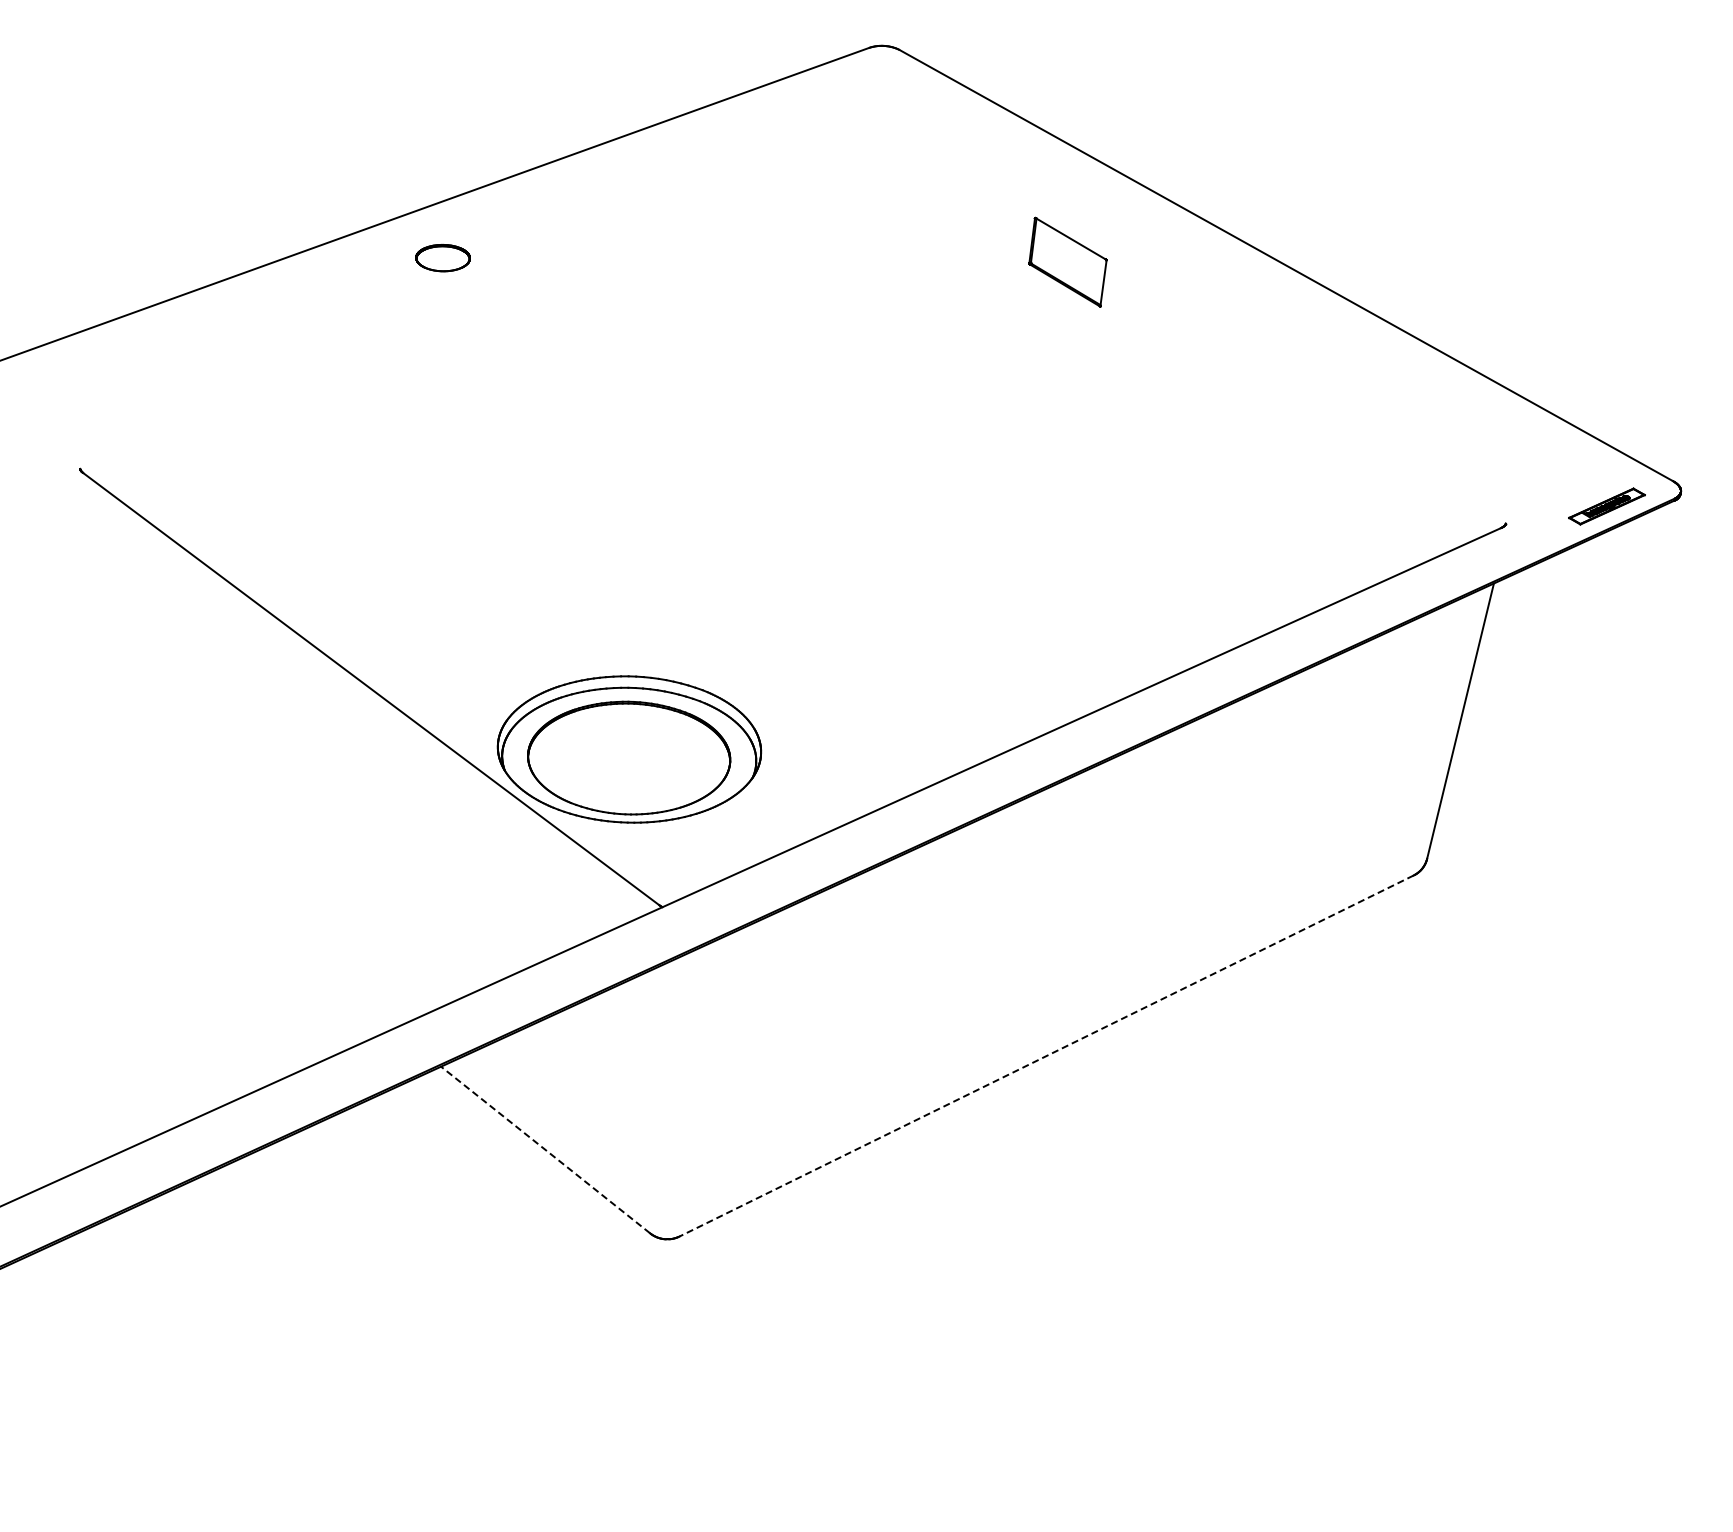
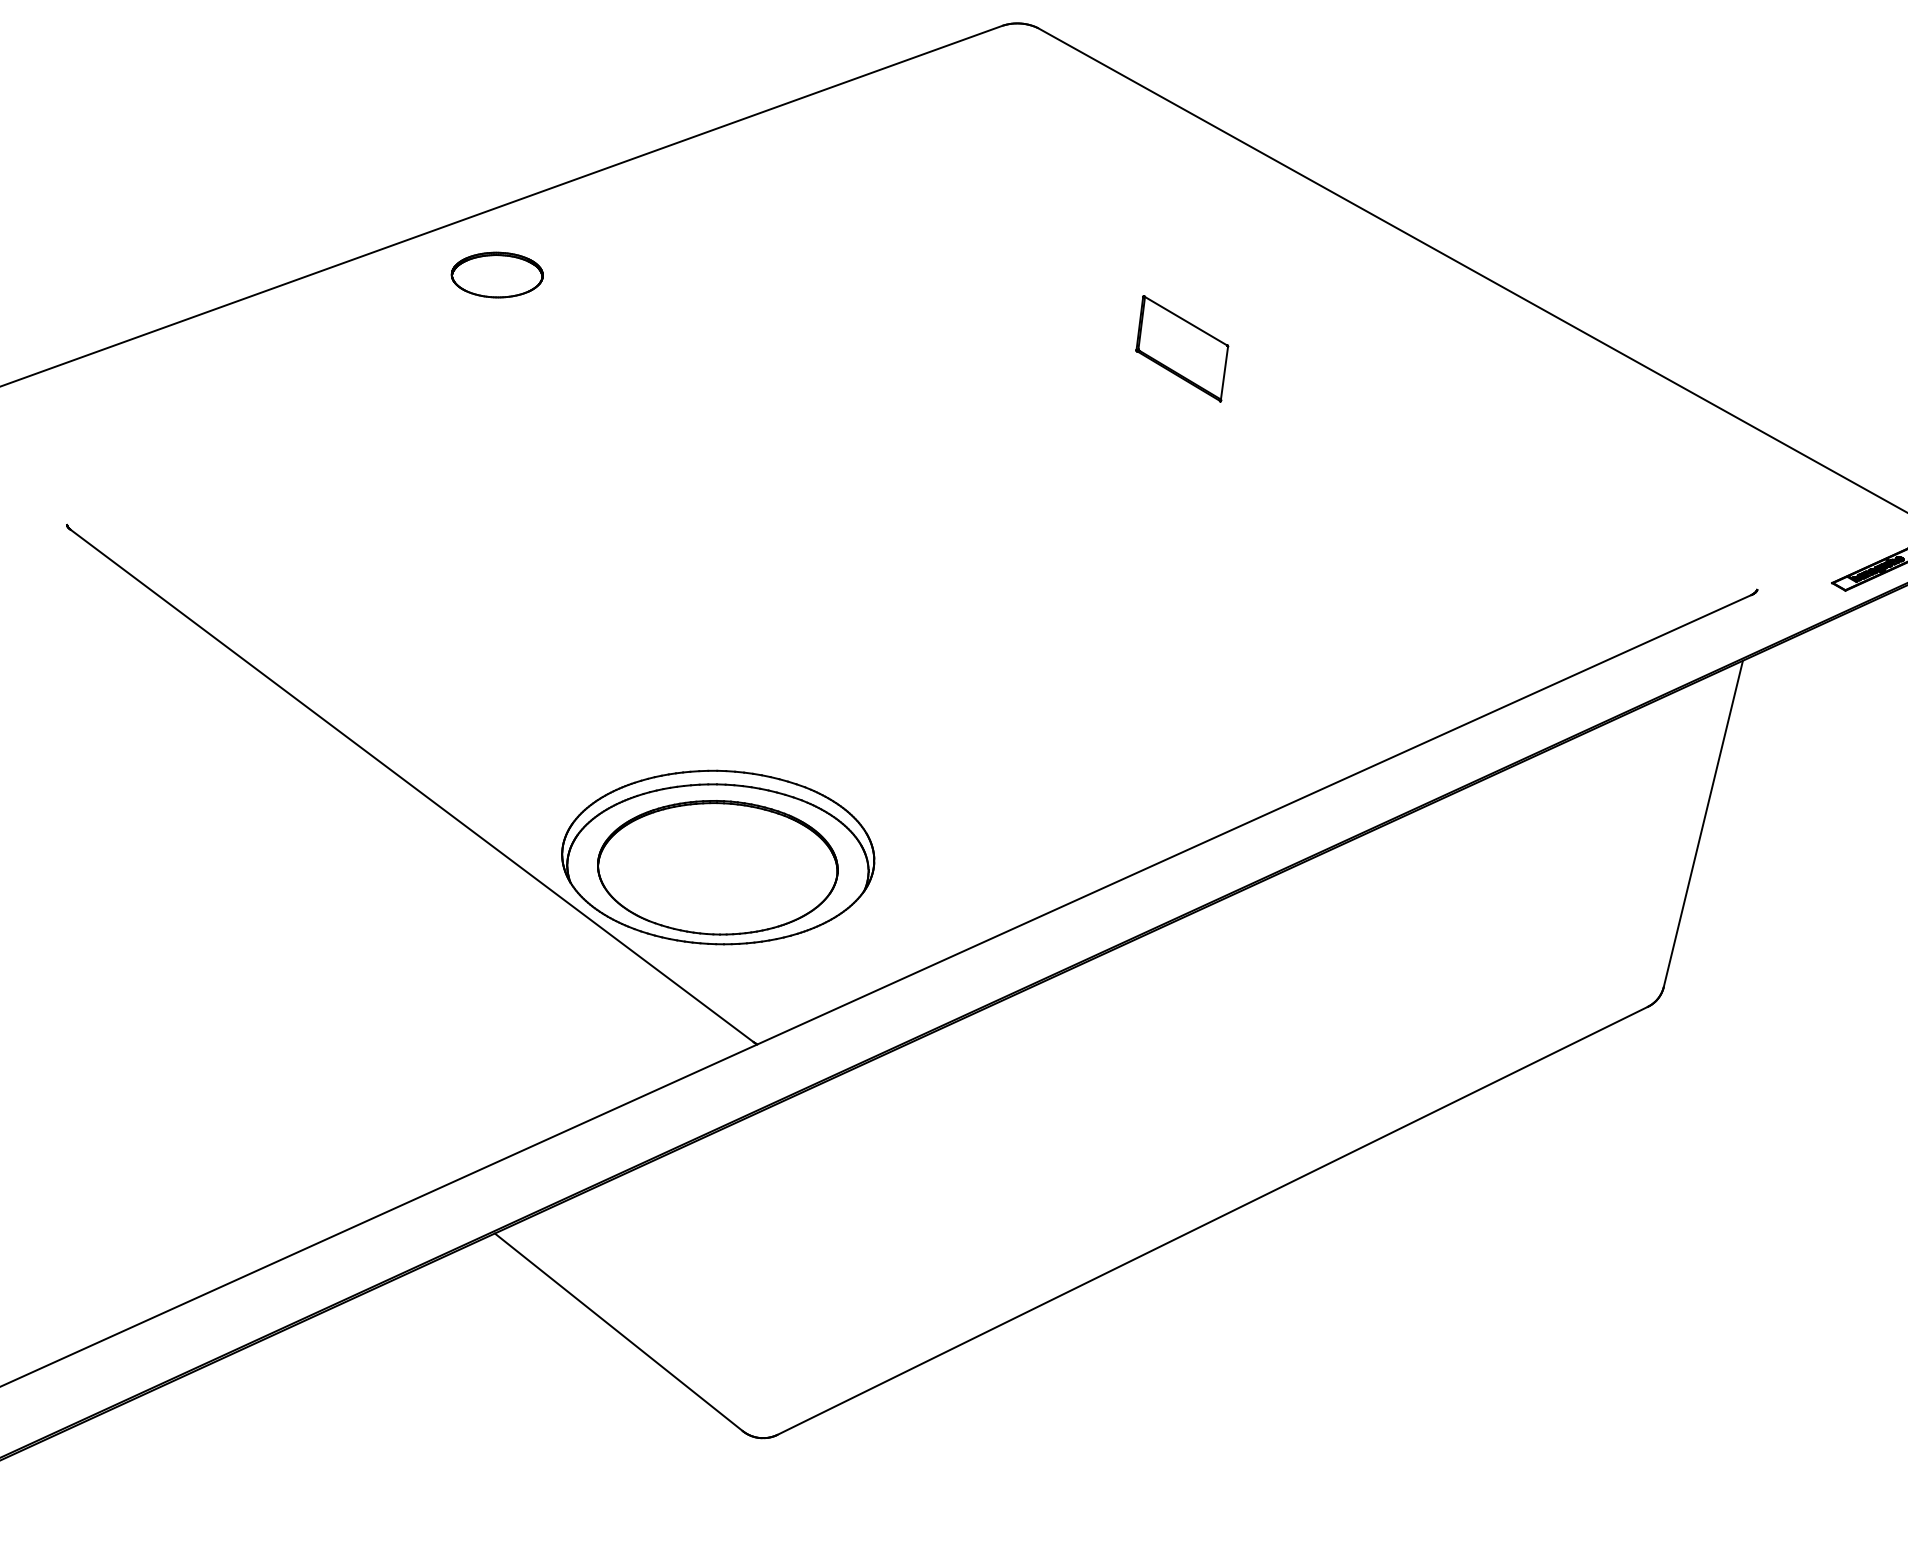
part: (442, 257) -> (496, 274), size x1.43
part: (1067, 261) -> (1181, 347), moved
line: (1046, 1056) -> (1212, 1221), dashed -> solid
line: (545, 1149) -> (618, 1331), dashed -> solid

